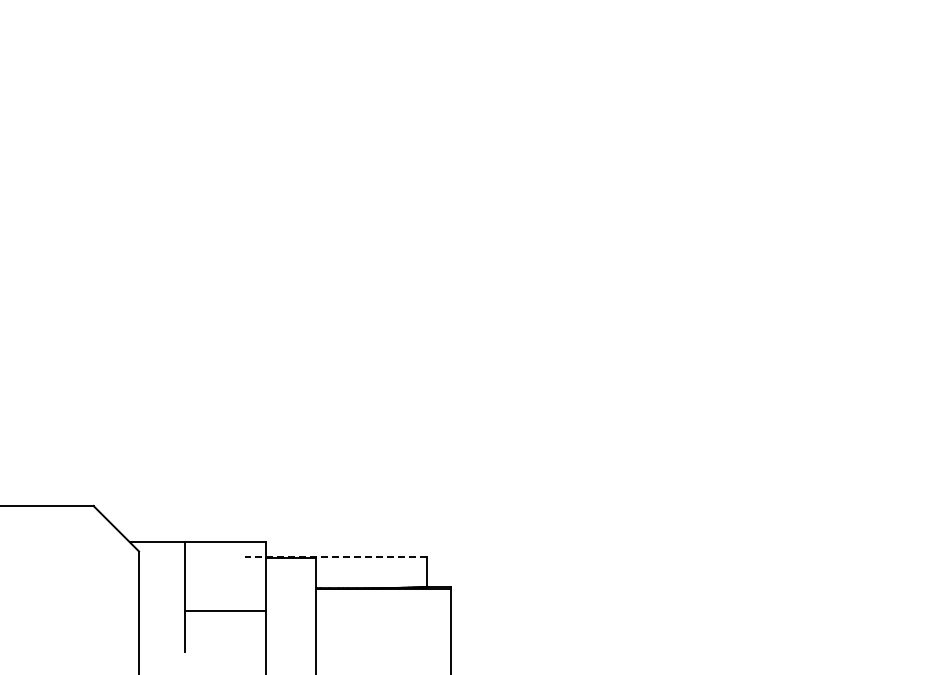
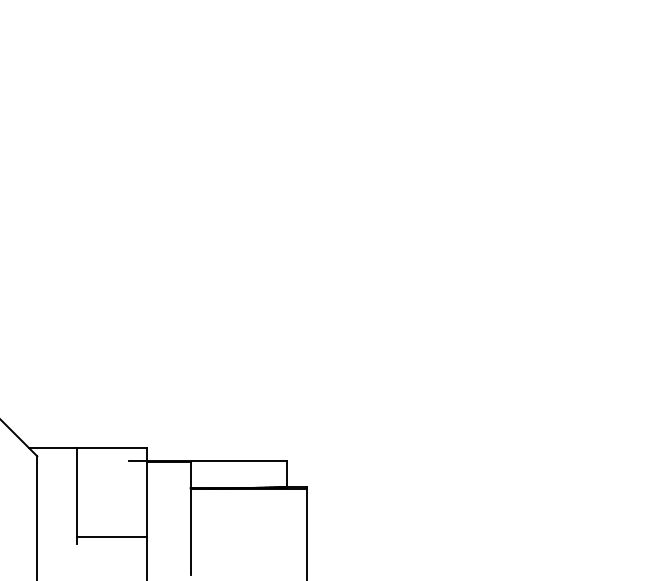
line: (335, 556) -> (207, 460), dashed -> solid
line: (224, 611) -> (111, 536), moved

